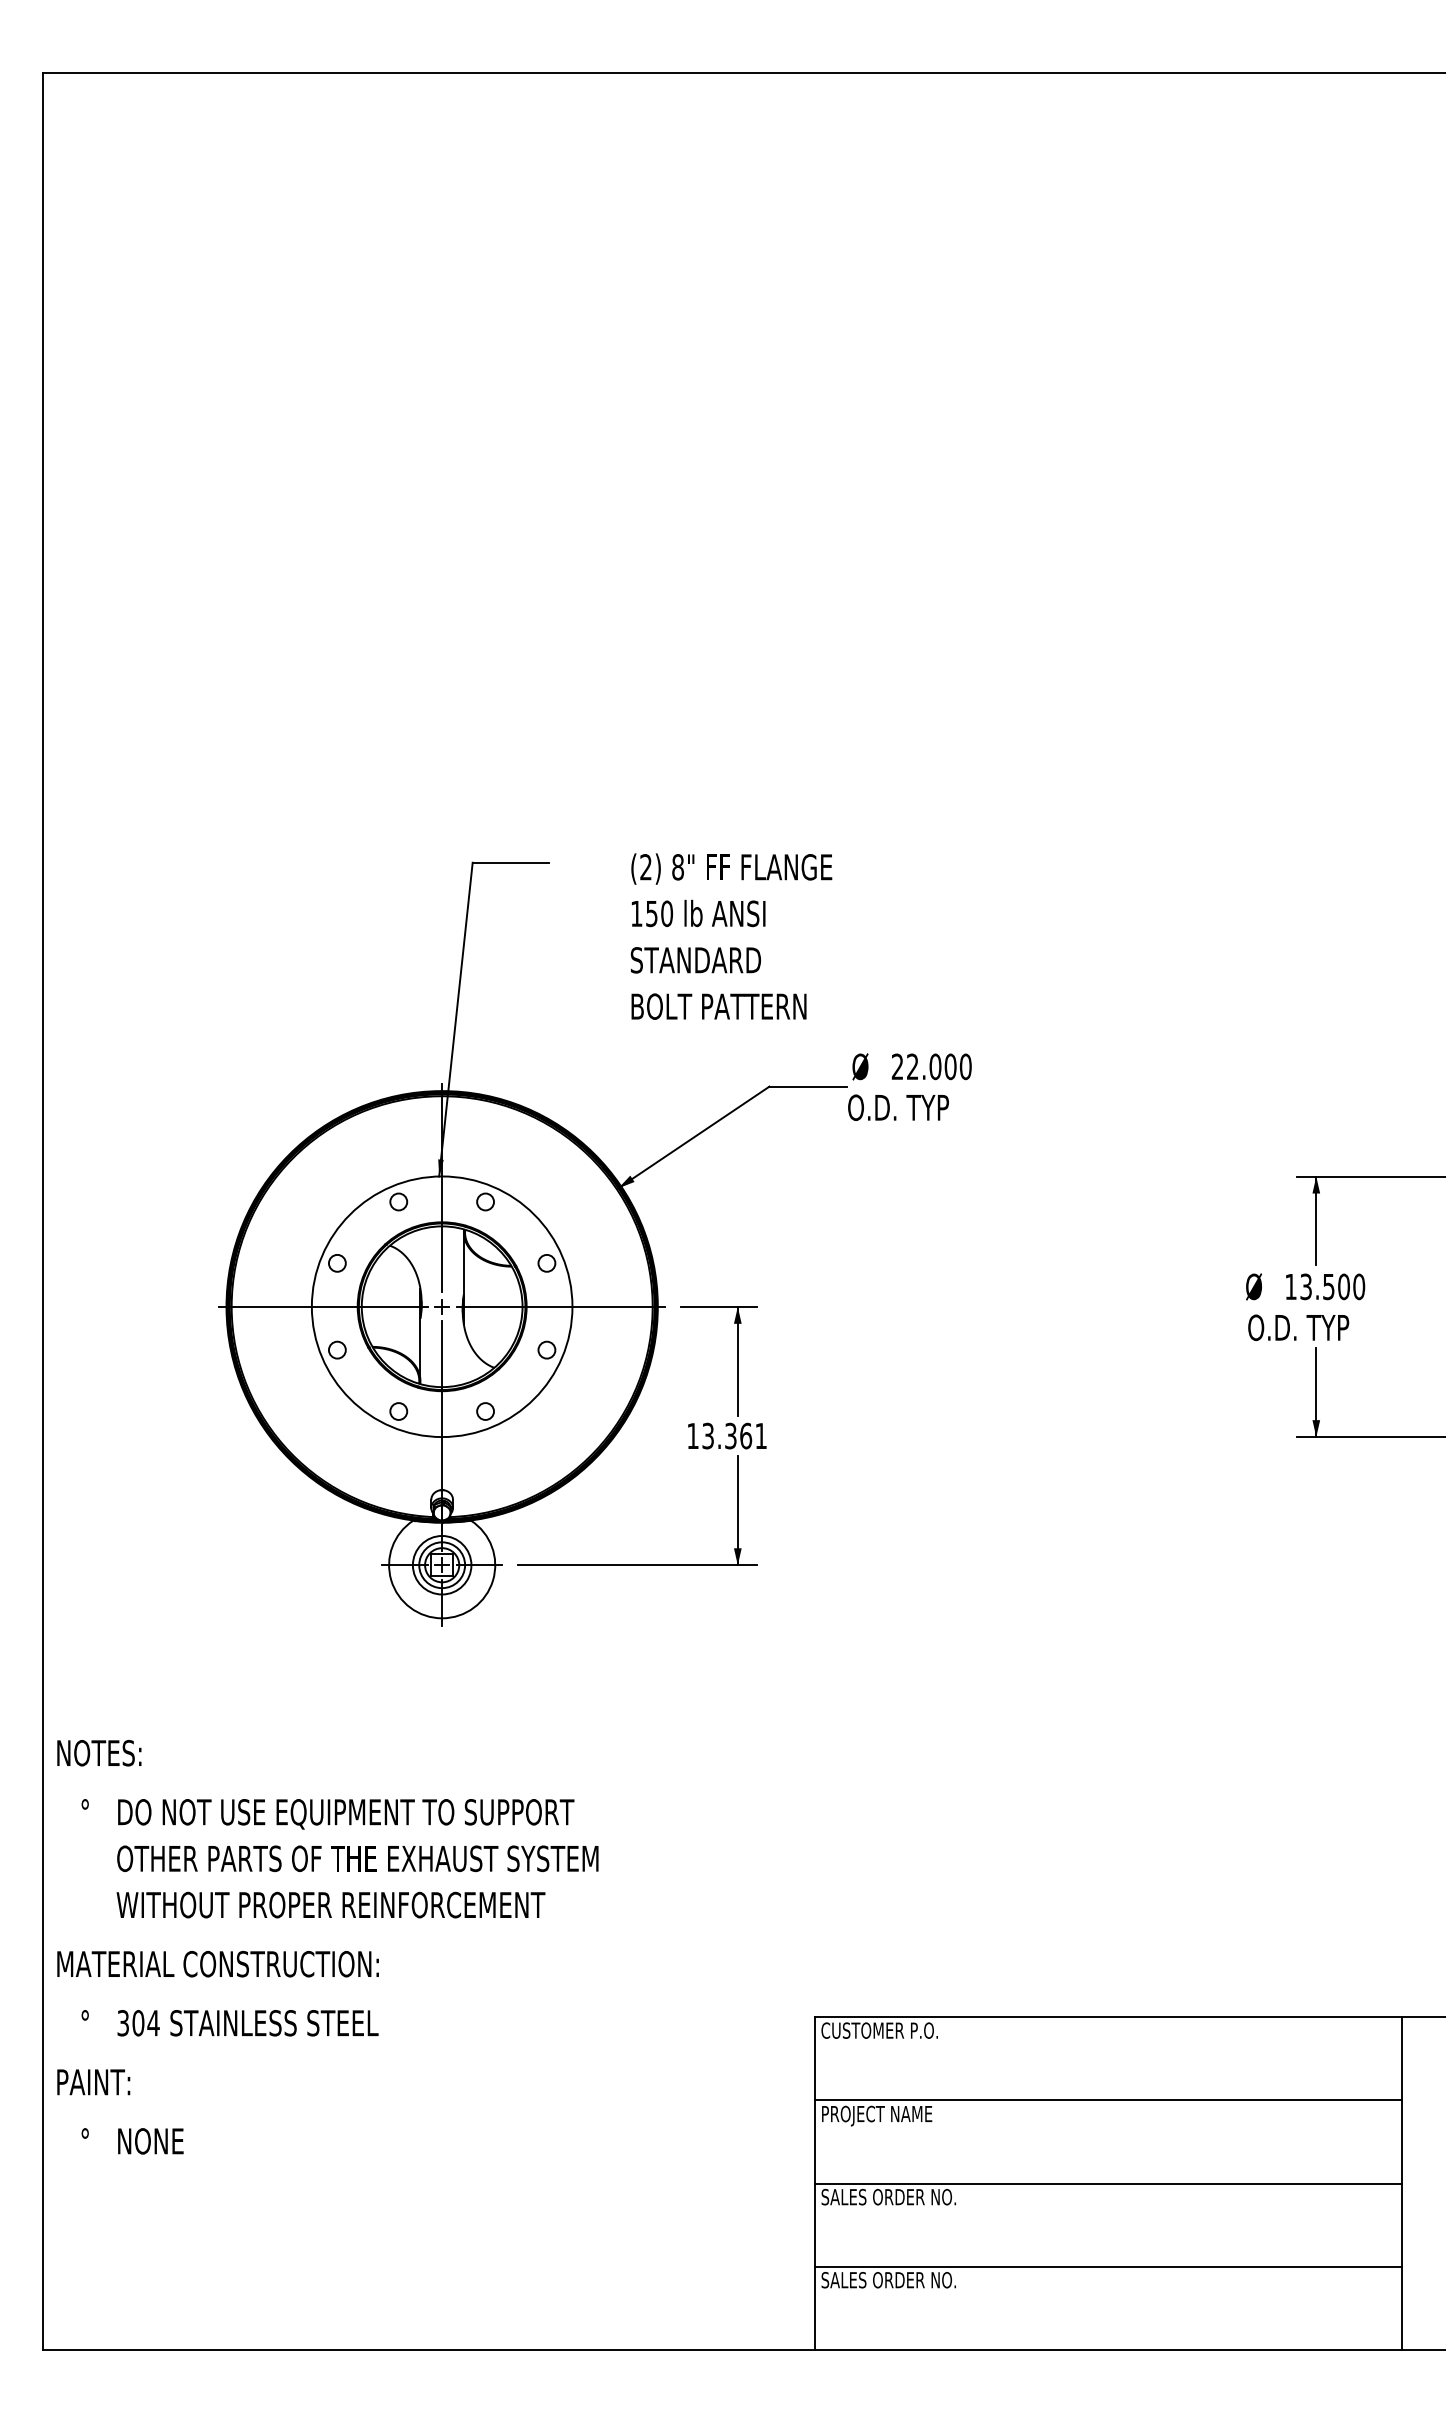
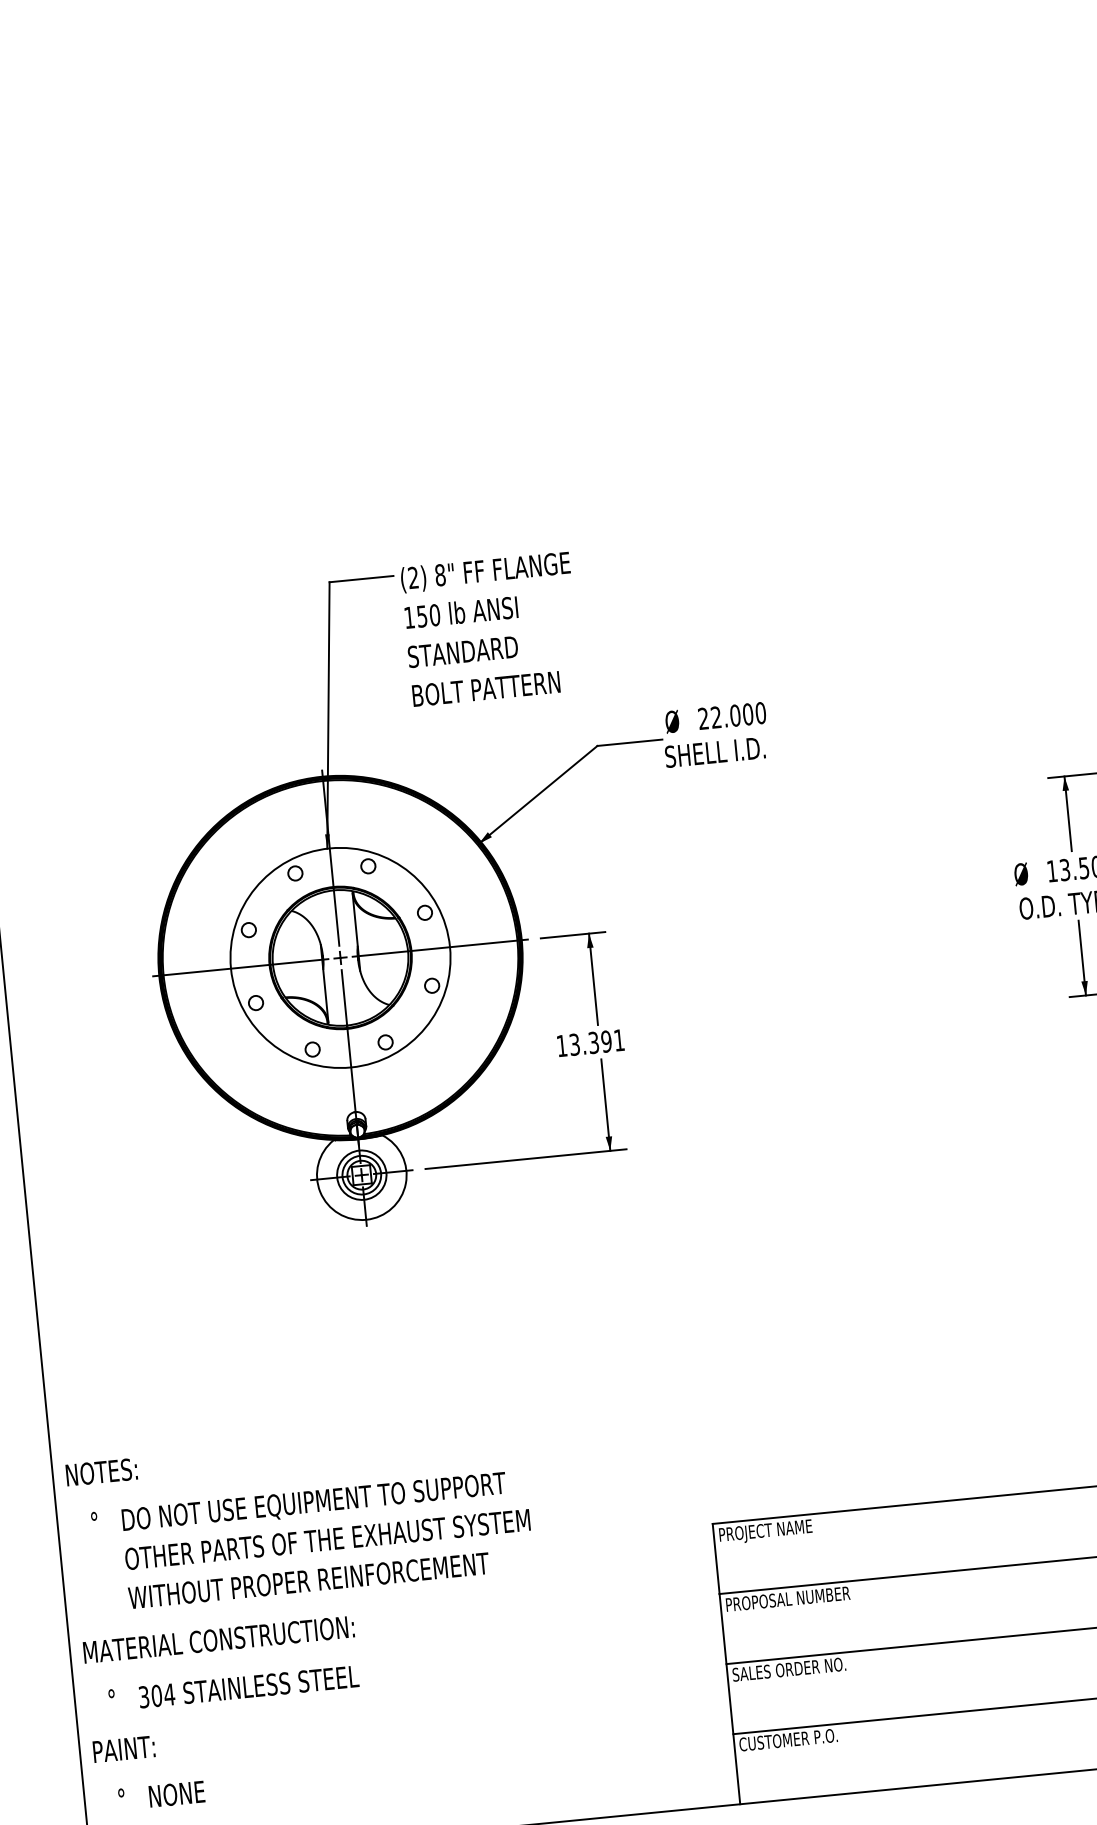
text: (731, 936) -> (490, 629), moved
text: (907, 1107) -> (715, 752), O.D. TYP -> SHELL I.D.
text: (746, 1435) -> (606, 1041), 13.361 -> 13.391
text: (327, 1947) -> (309, 1616), moved
text: (879, 2032) -> (767, 1531), CUSTOMER P.O. -> PROJECT NAME
text: (909, 2115) -> (799, 1599), PROJECT NAME -> PROPOSAL NUMBER
text: (888, 2279) -> (795, 1738), SALES ORDER NO. -> CUSTOMER P.O.

